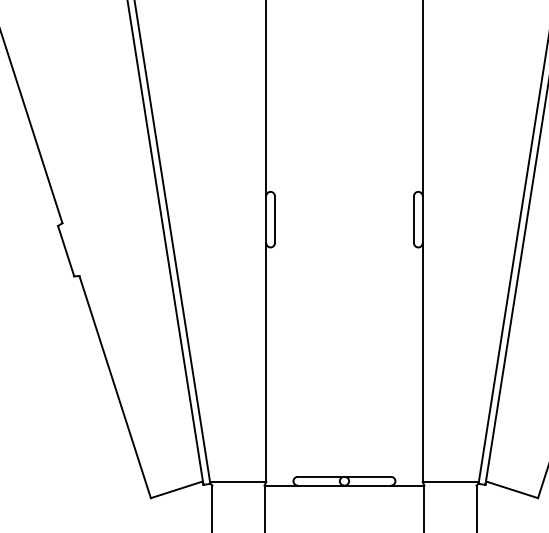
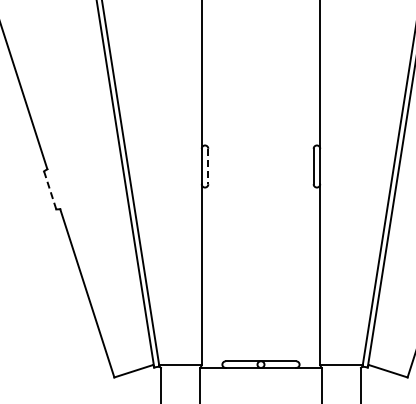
line: (275, 219) -> (208, 166), solid -> dashed
line: (66, 251) -> (50, 190), solid -> dashed

